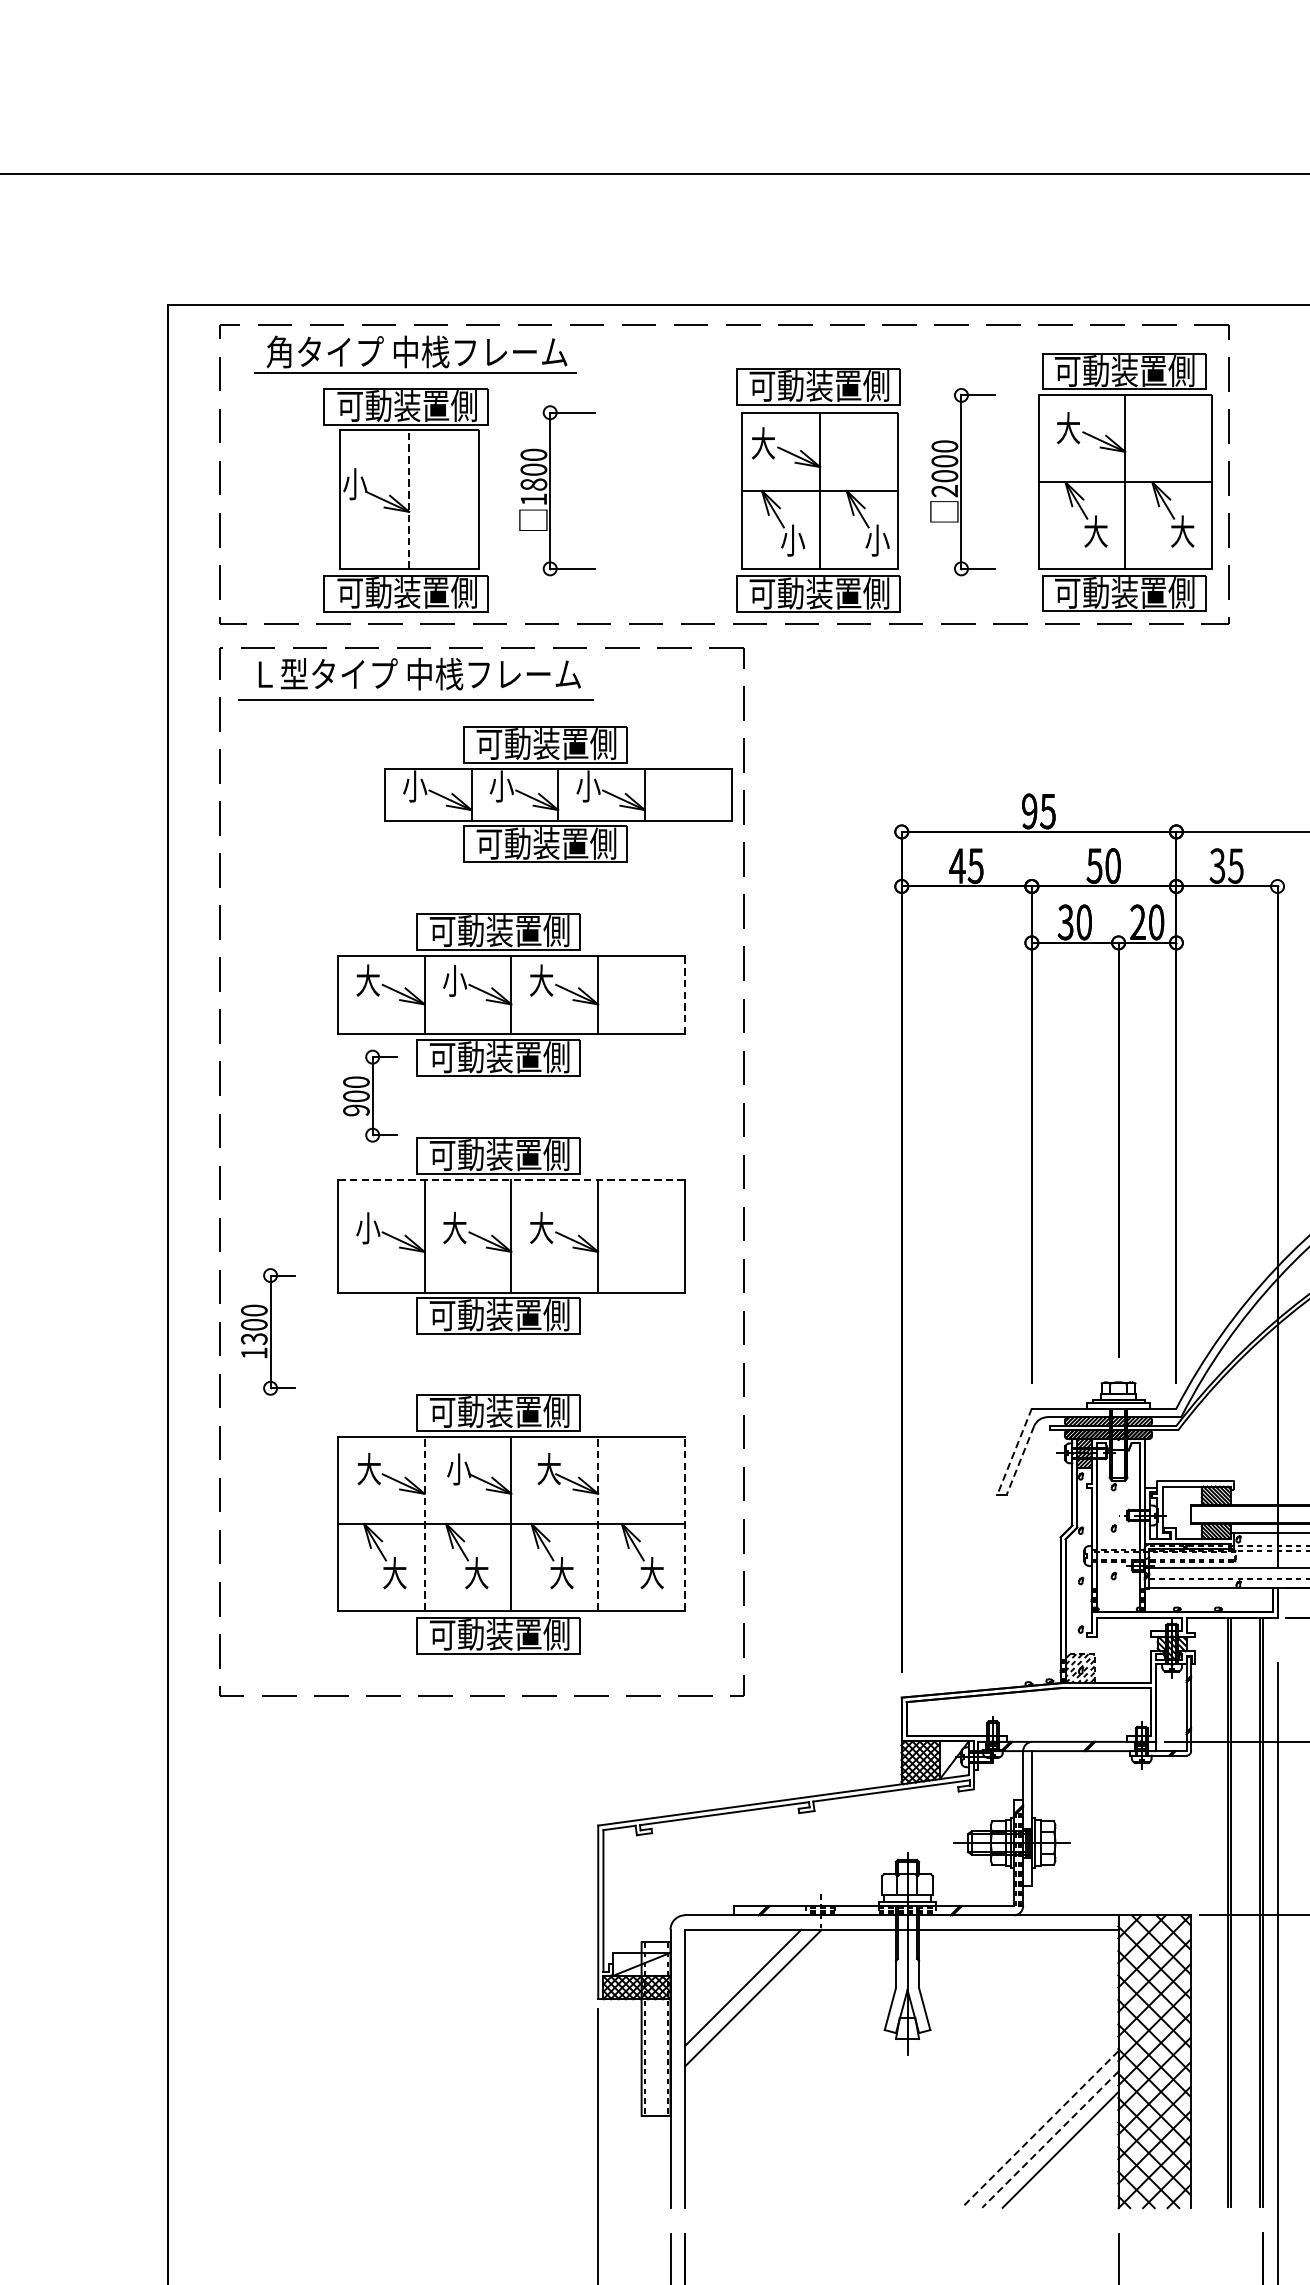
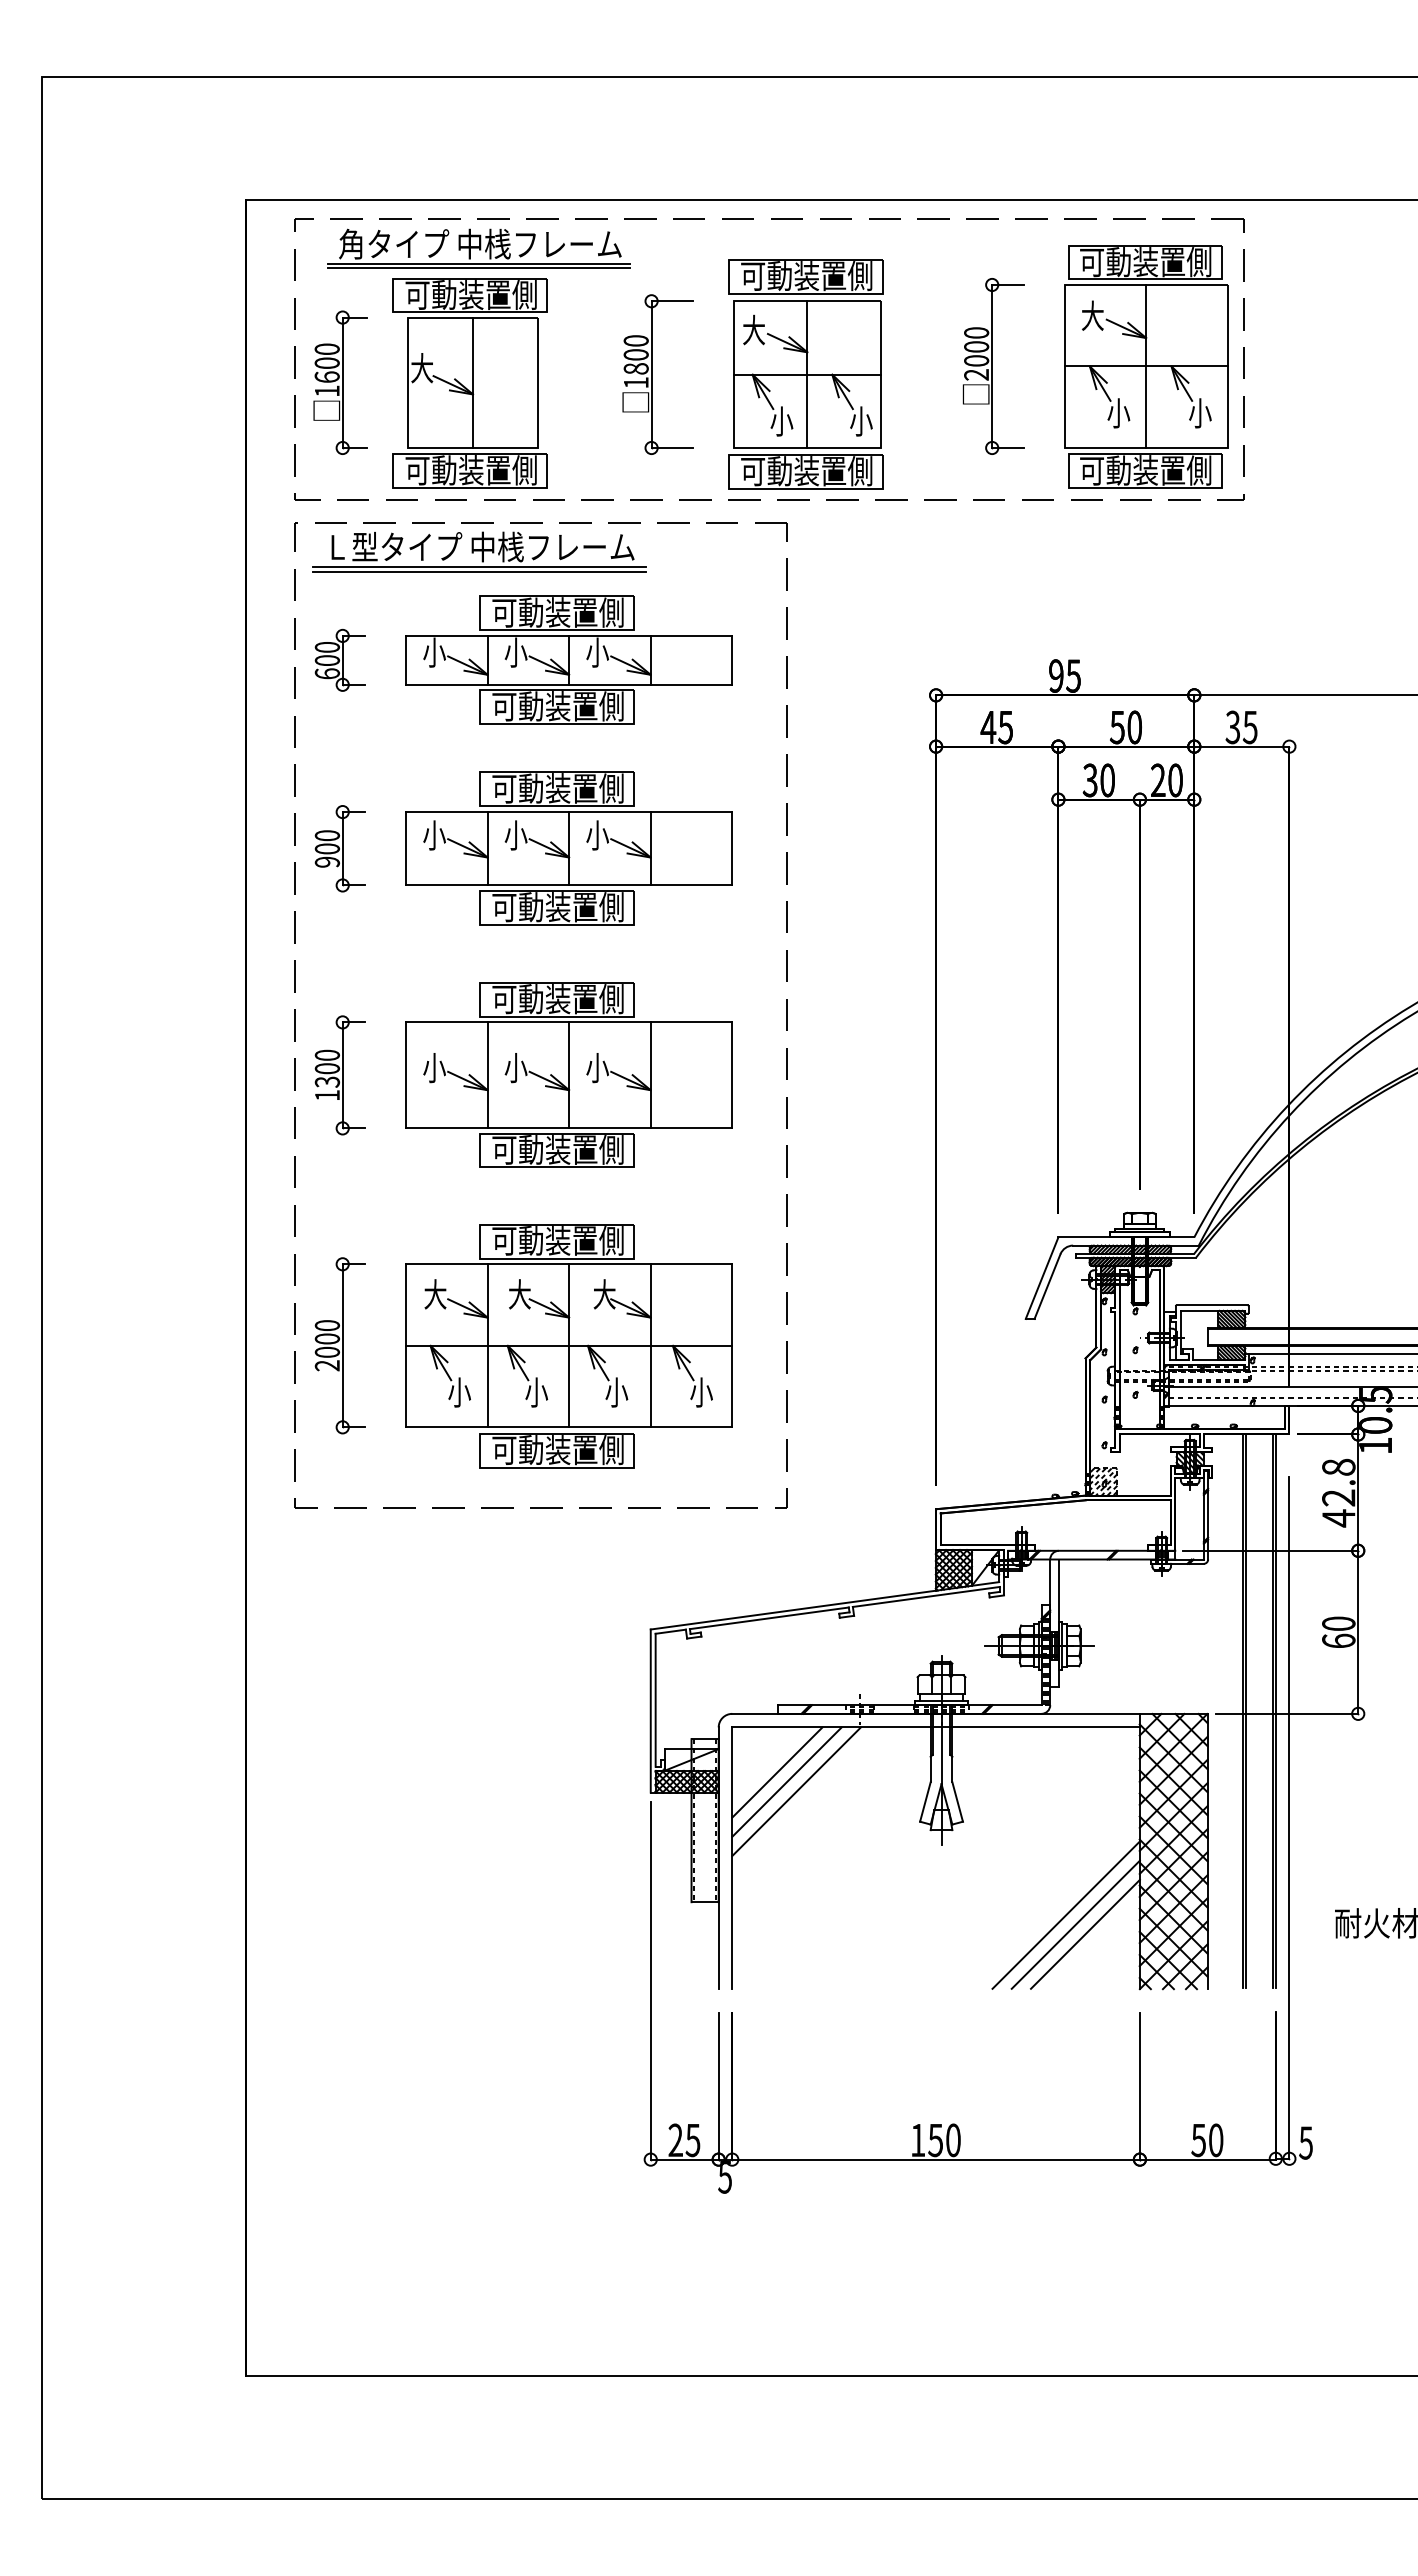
line: (415, 377) -> (478, 268), added
text: (355, 484) -> (422, 368), 小 -> 大
part: (556, 490) -> (657, 374), moved
part: (818, 490) -> (805, 374), moved
part: (268, 499) -> (340, 382), added
line: (409, 499) -> (473, 382), dashed -> solid
text: (1095, 531) -> (1118, 412), 大 -> 小
text: (1183, 531) -> (1200, 412), 大 -> 小
line: (415, 695) -> (478, 567), added
part: (267, 793) -> (339, 659), added
part: (557, 793) -> (568, 659), moved
text: (368, 980) -> (434, 835), 大 -> 小
text: (541, 980) -> (597, 835), 大 -> 小
line: (685, 994) -> (732, 848), dashed -> solid
part: (369, 1095) -> (339, 848), moved
line: (510, 1179) -> (568, 1022), dashed -> solid
text: (454, 1227) -> (515, 1067), 大 -> 小
text: (541, 1227) -> (597, 1067), 大 -> 小
part: (267, 1332) -> (339, 1075), moved
line: (1014, 1452) -> (1042, 1278), dashed -> solid
line: (1020, 1460) -> (1047, 1286), dashed -> solid
text: (458, 1469) -> (519, 1294), 小 -> 大
part: (267, 1523) -> (339, 1345), added
line: (424, 1523) -> (487, 1345), dashed -> solid
line: (597, 1523) -> (650, 1345), dashed -> solid
line: (685, 1523) -> (732, 1345), dashed -> solid
text: (394, 1573) -> (459, 1392), 大 -> 小
text: (476, 1573) -> (536, 1392), 大 -> 小
text: (561, 1573) -> (616, 1392), 大 -> 小
text: (652, 1573) -> (701, 1392), 大 -> 小
line: (733, 1977) -> (777, 1772), added
line: (1039, 2129) -> (1065, 1915), dashed -> solid
line: (1050, 2139) -> (1075, 1924), dashed -> solid

